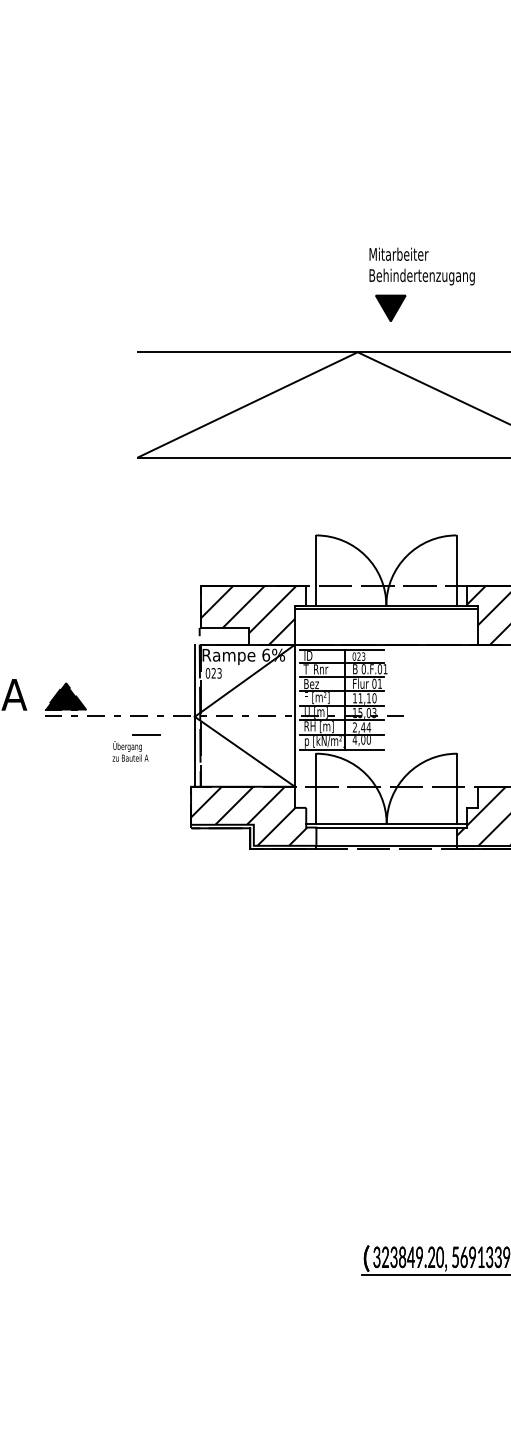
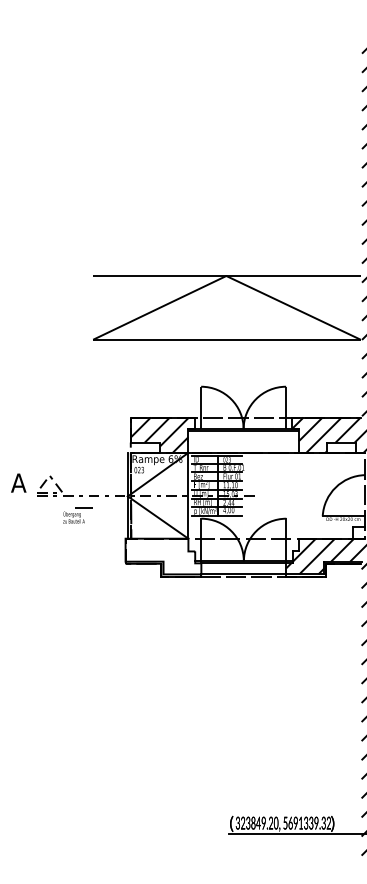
part: (422, 283) -> (265, 234), removed
fill: (65, 695) -> (49, 483), removed
part: (136, 748) -> (77, 515), moved
hatch: (248, 816) -> (160, 556), removed

